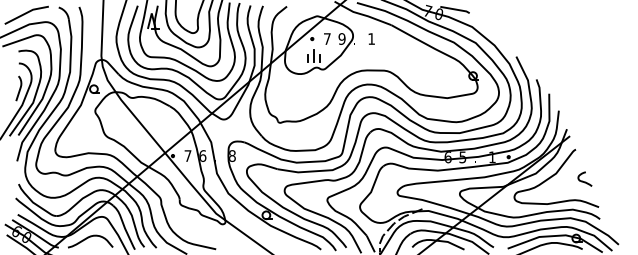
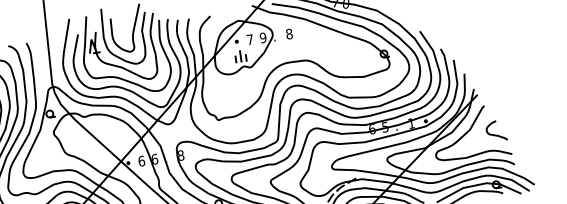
text: (371, 38) -> (289, 33), 1 -> 8
text: (187, 155) -> (141, 160), 7 -> 6
part: (584, 178) -> (495, 130), size x1.6

